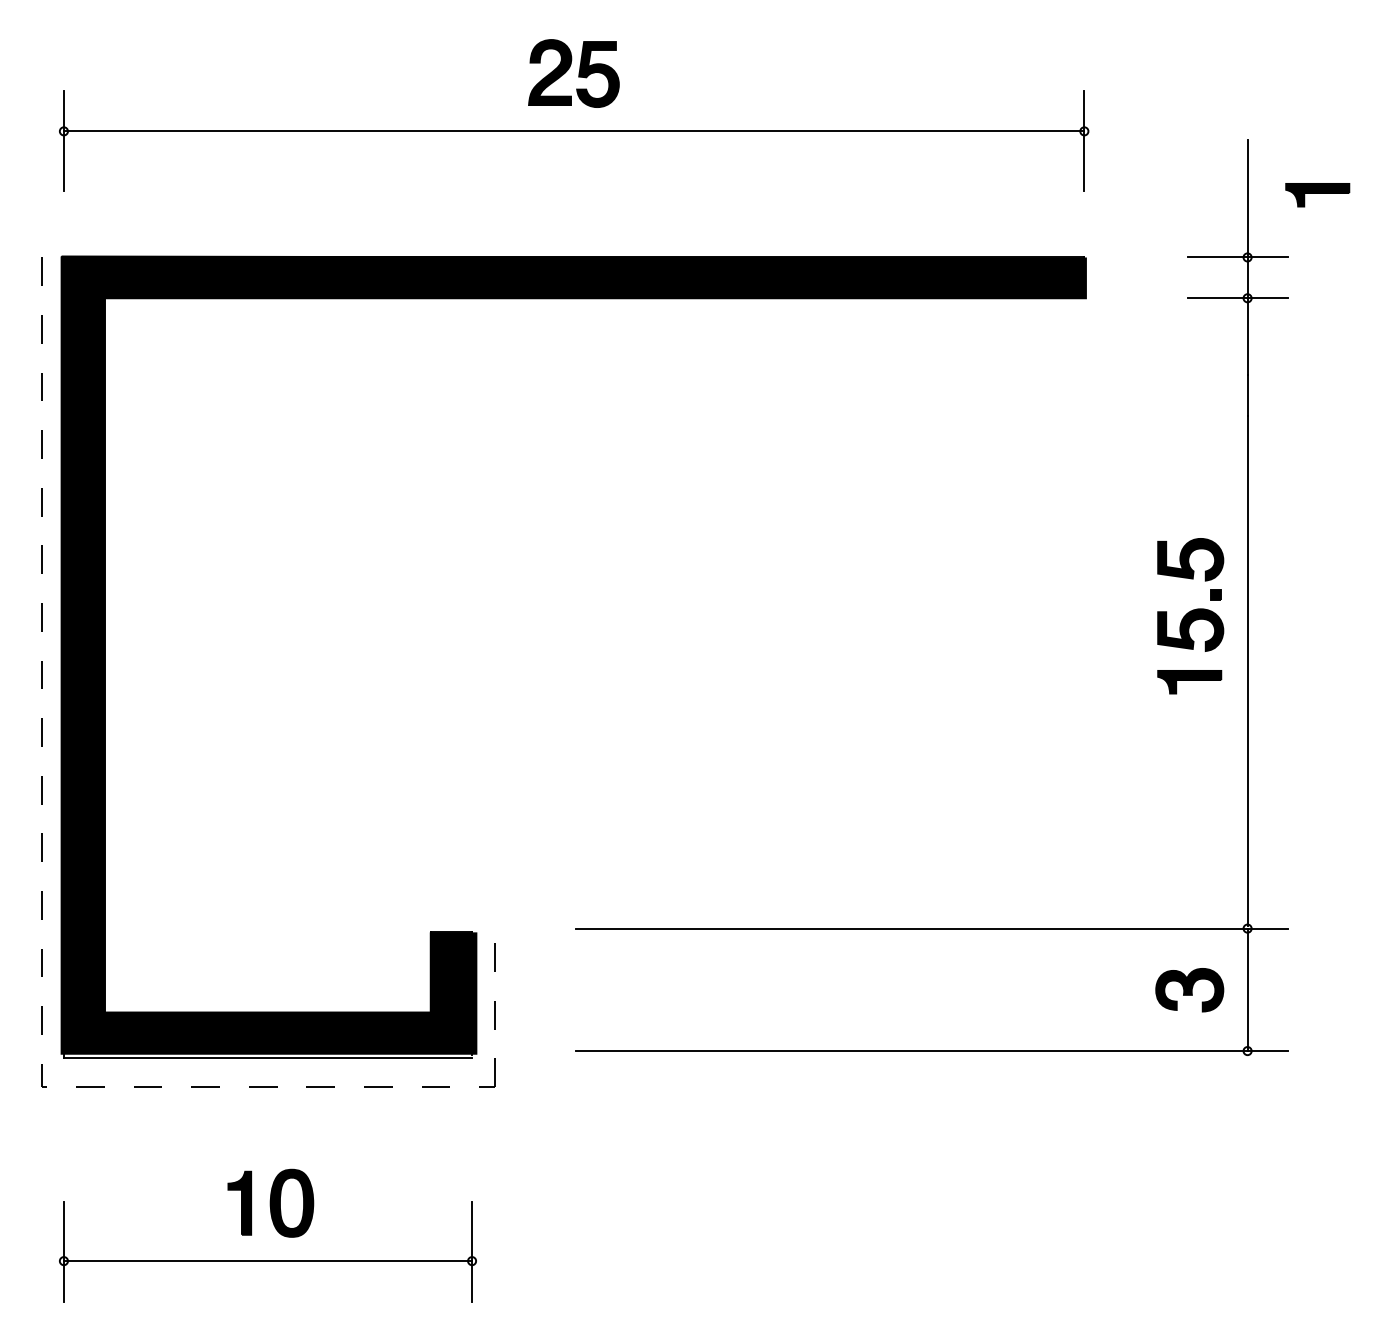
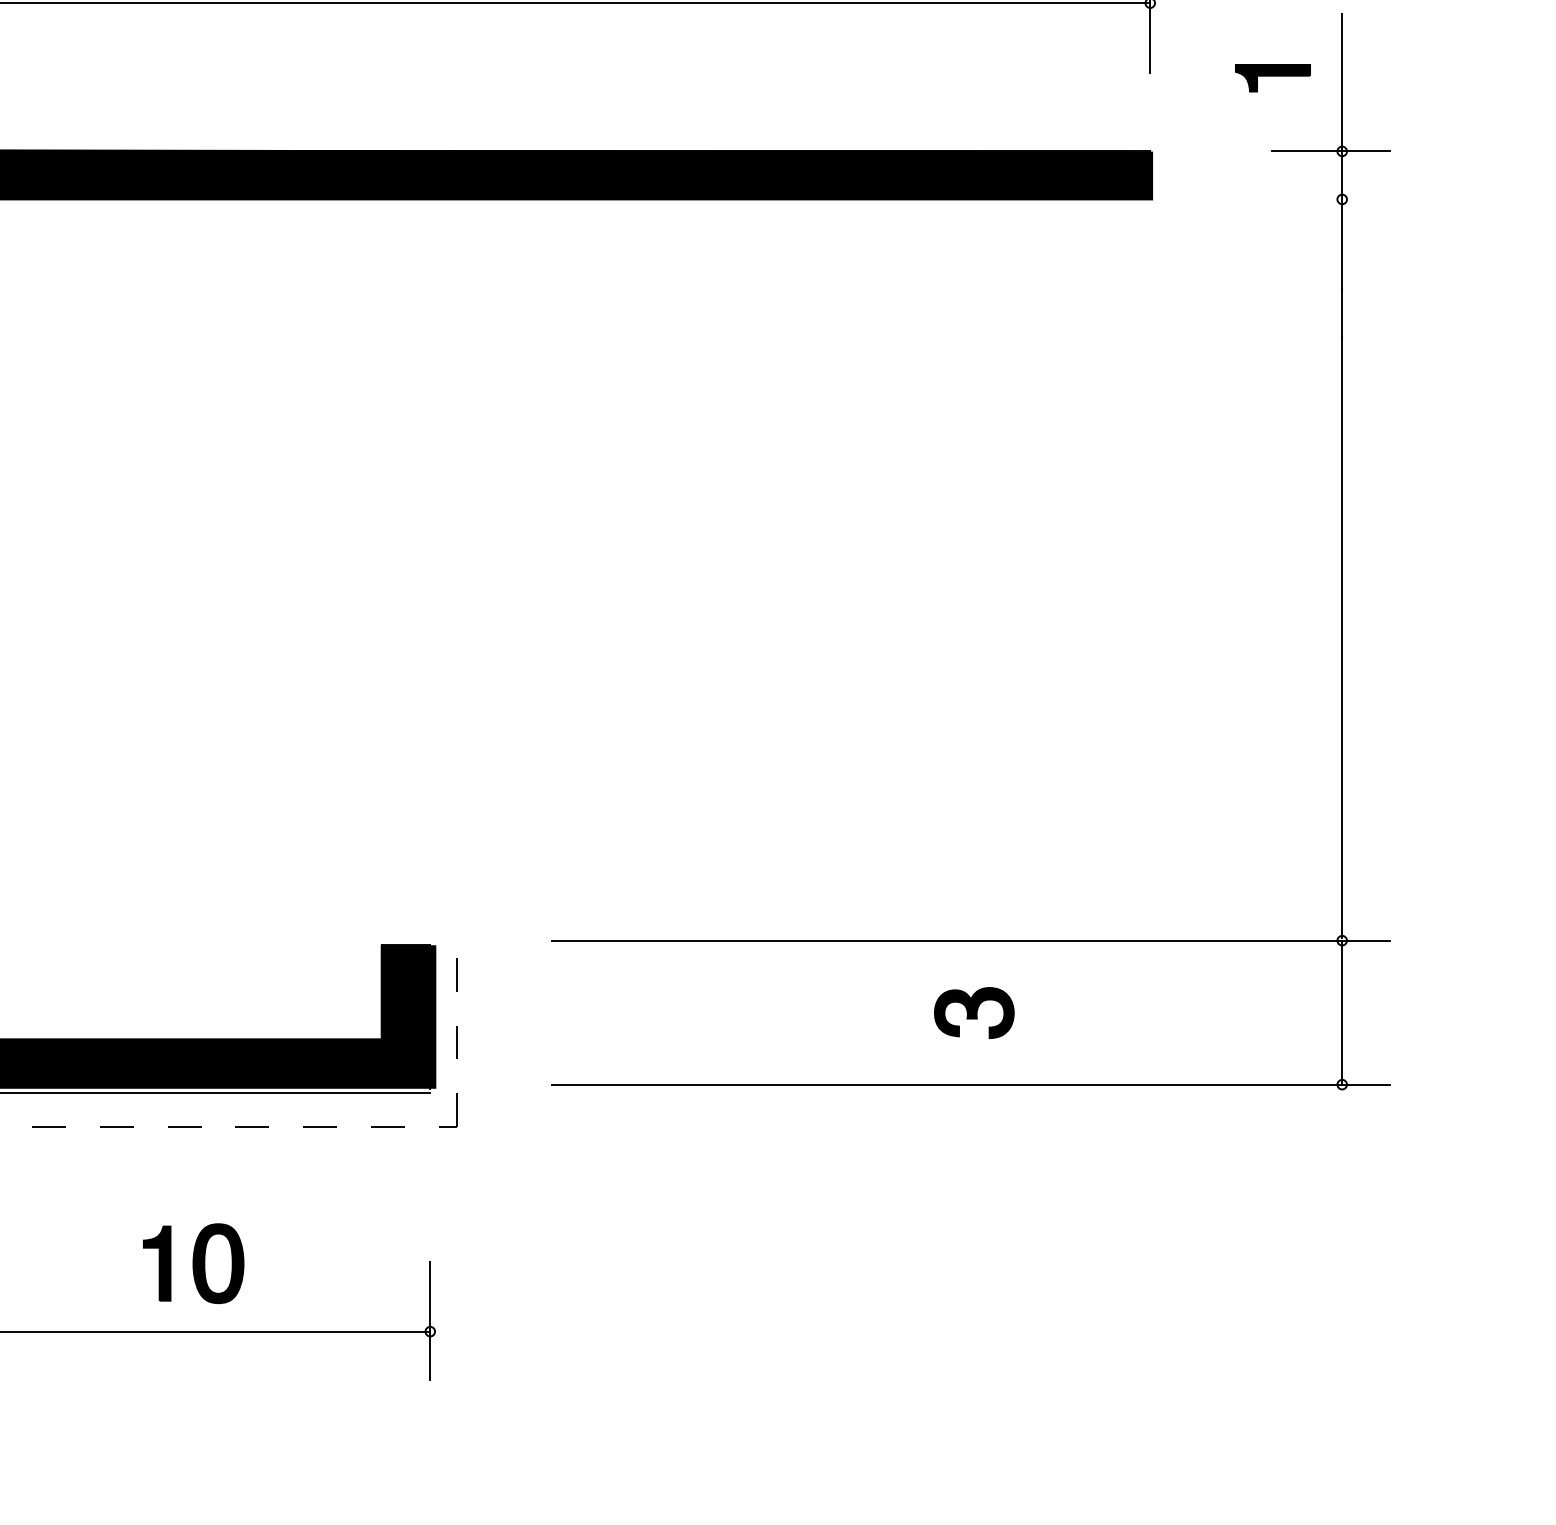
part: (1317, 195) -> (1272, 78), moved
line: (1238, 298) -> (1331, 199), removed
part: (1190, 616) -> (1275, 573), removed
part: (1189, 990) -> (974, 1013), moved

